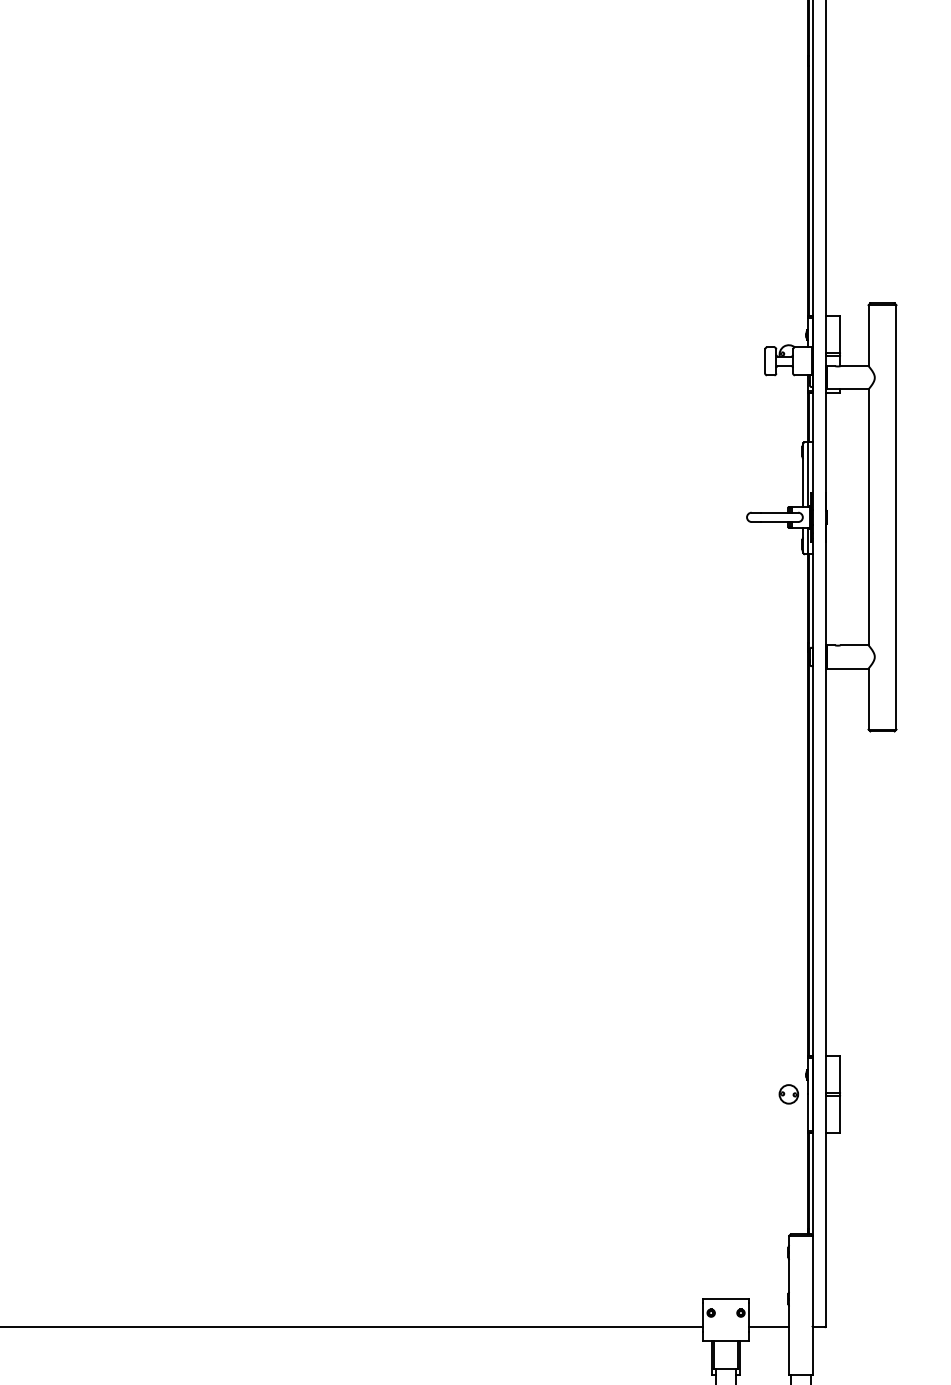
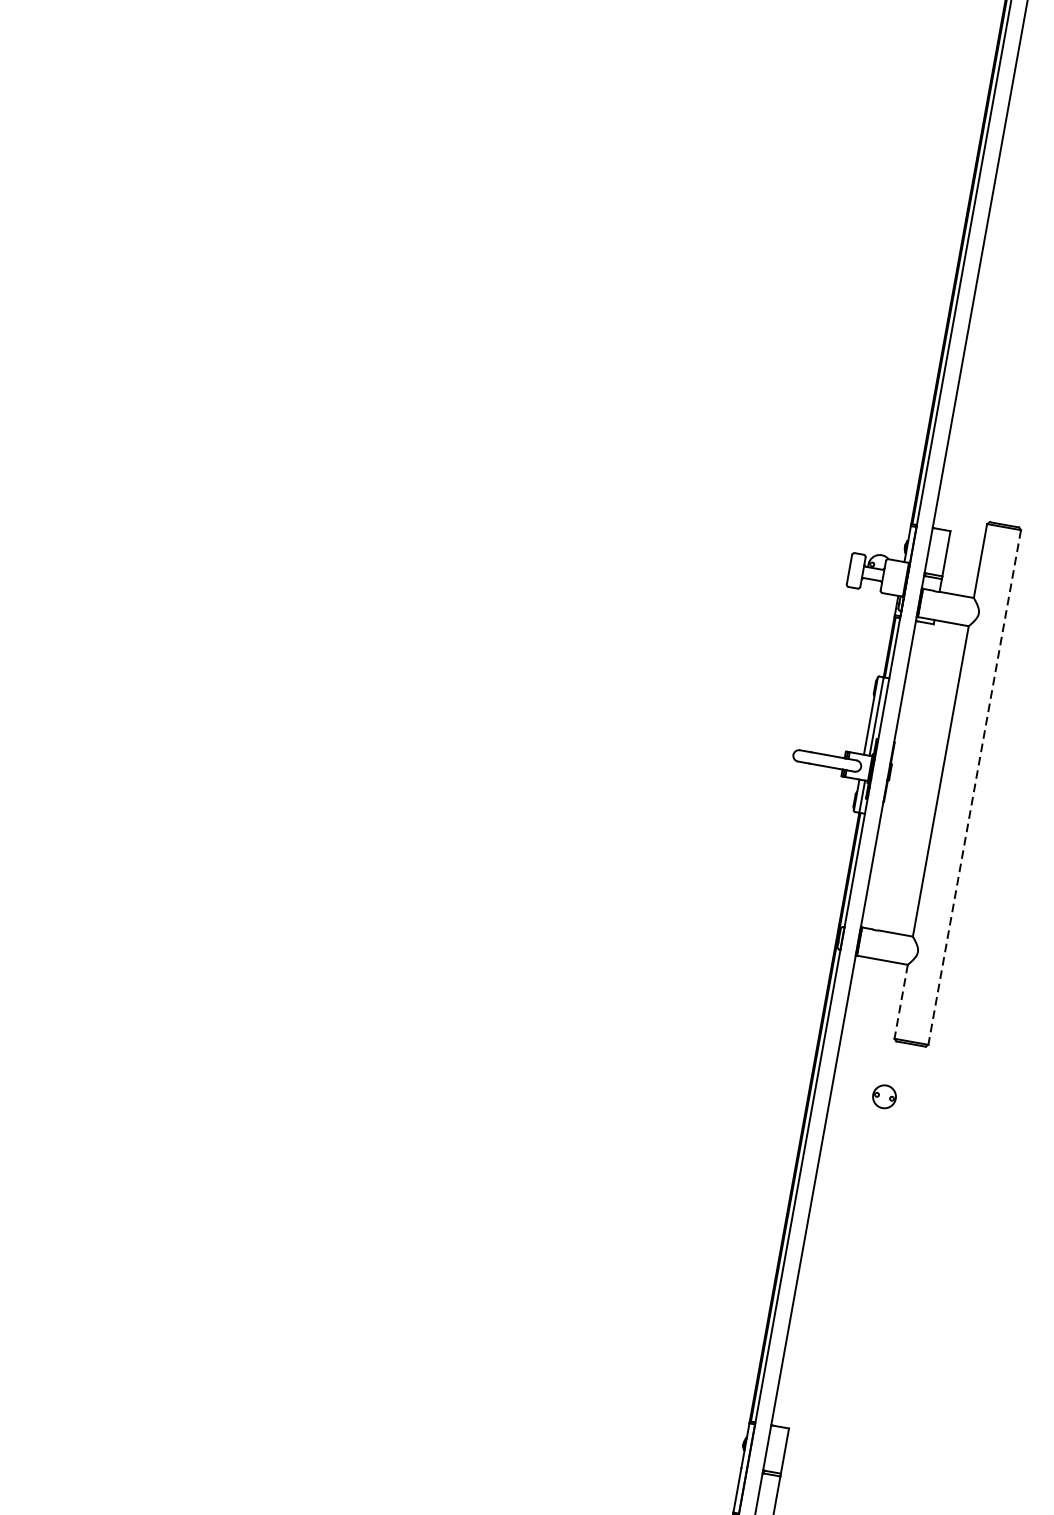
line: (896, 517) -> (974, 787), solid -> dashed
line: (868, 699) -> (901, 1002), solid -> dashed
part: (788, 1094) -> (883, 1096), moved

